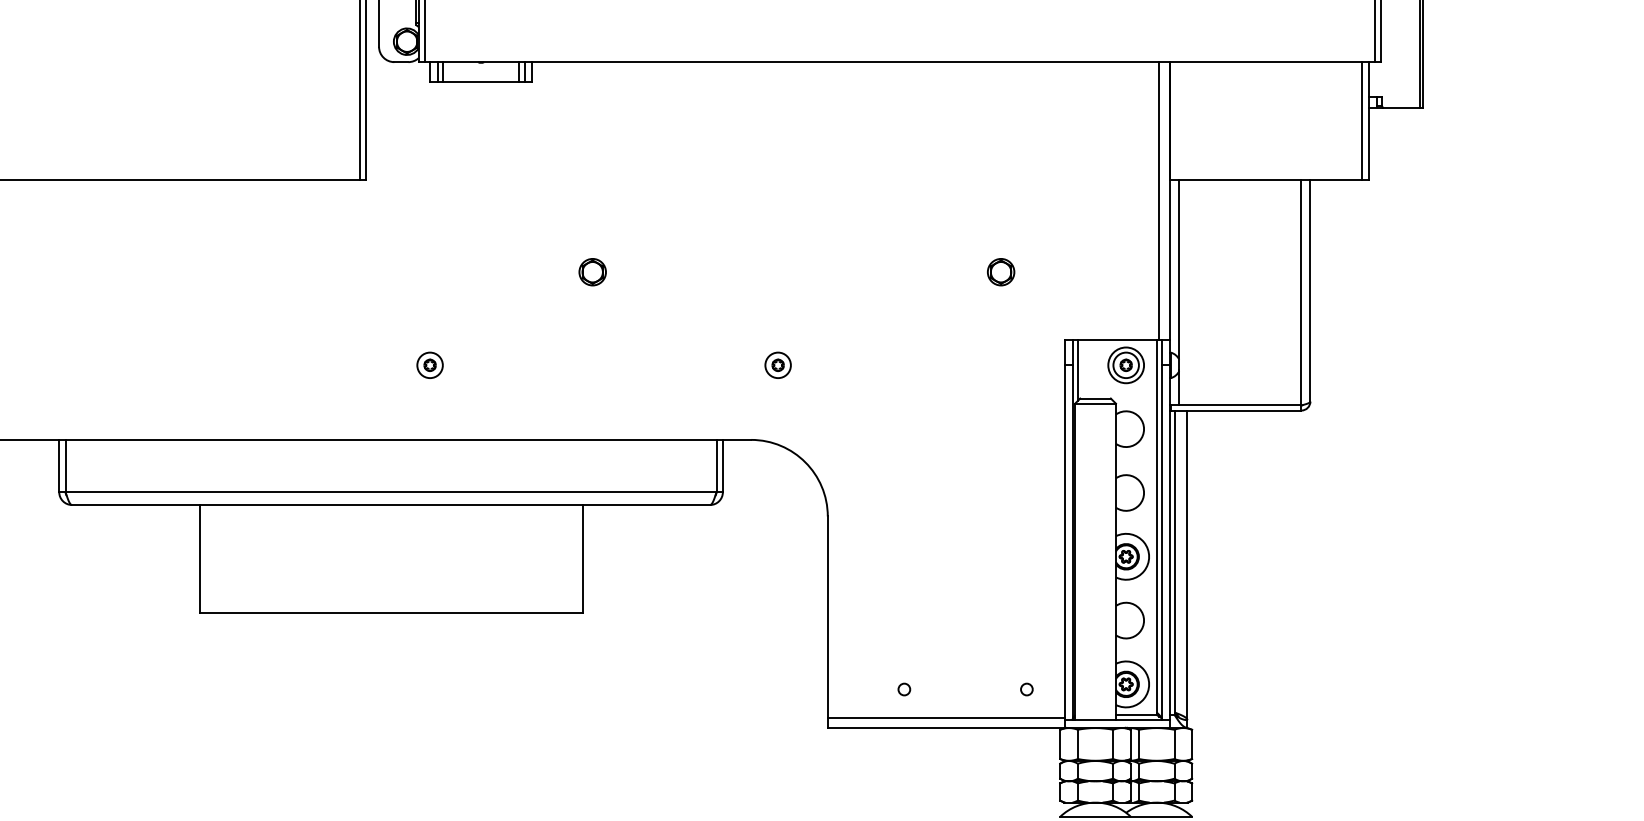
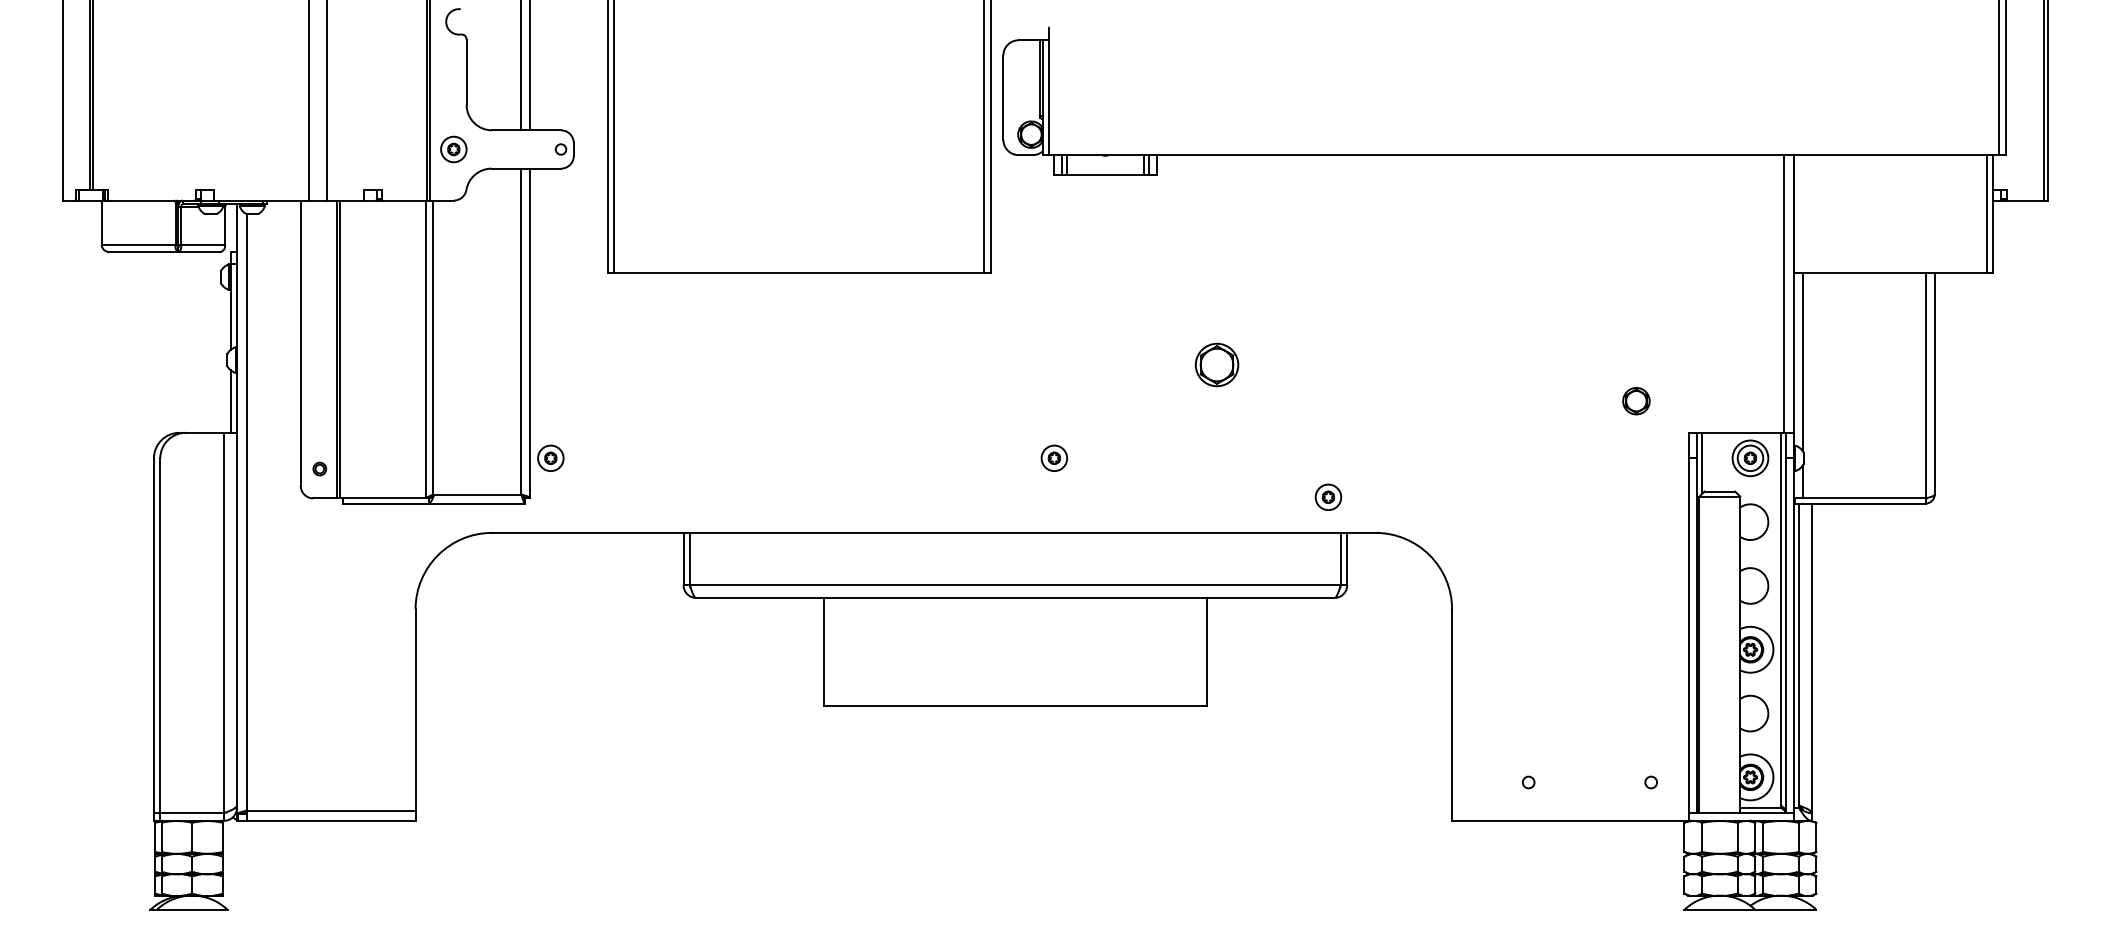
part: (592, 272) -> (1216, 365), size x1.6
part: (1001, 272) -> (1636, 401), moved
part: (778, 364) -> (1328, 496), moved
line: (946, 717) -> (1570, 810), removed

